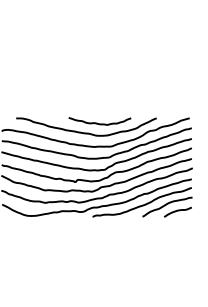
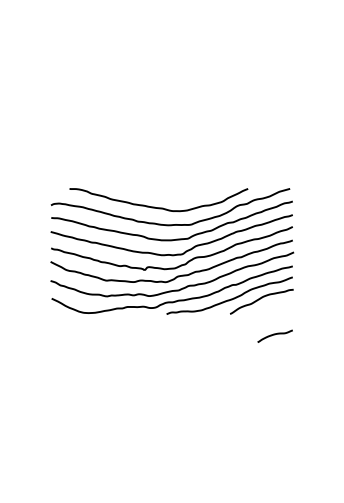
curve: (99, 123) -> (175, 195), removed
curve: (177, 211) -> (274, 335), moved

